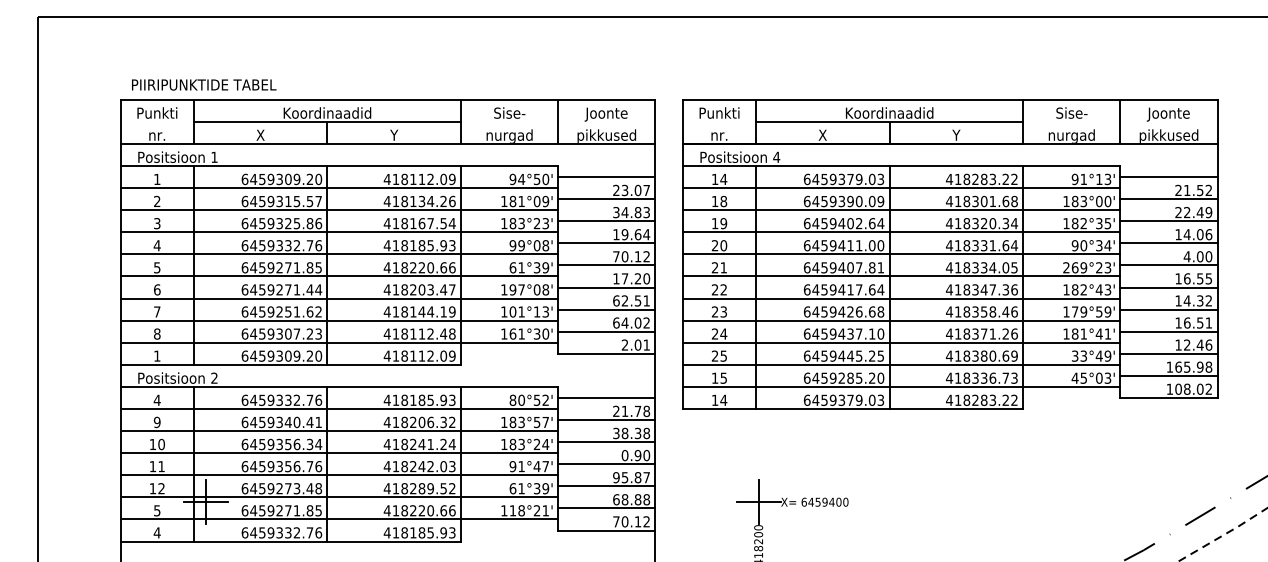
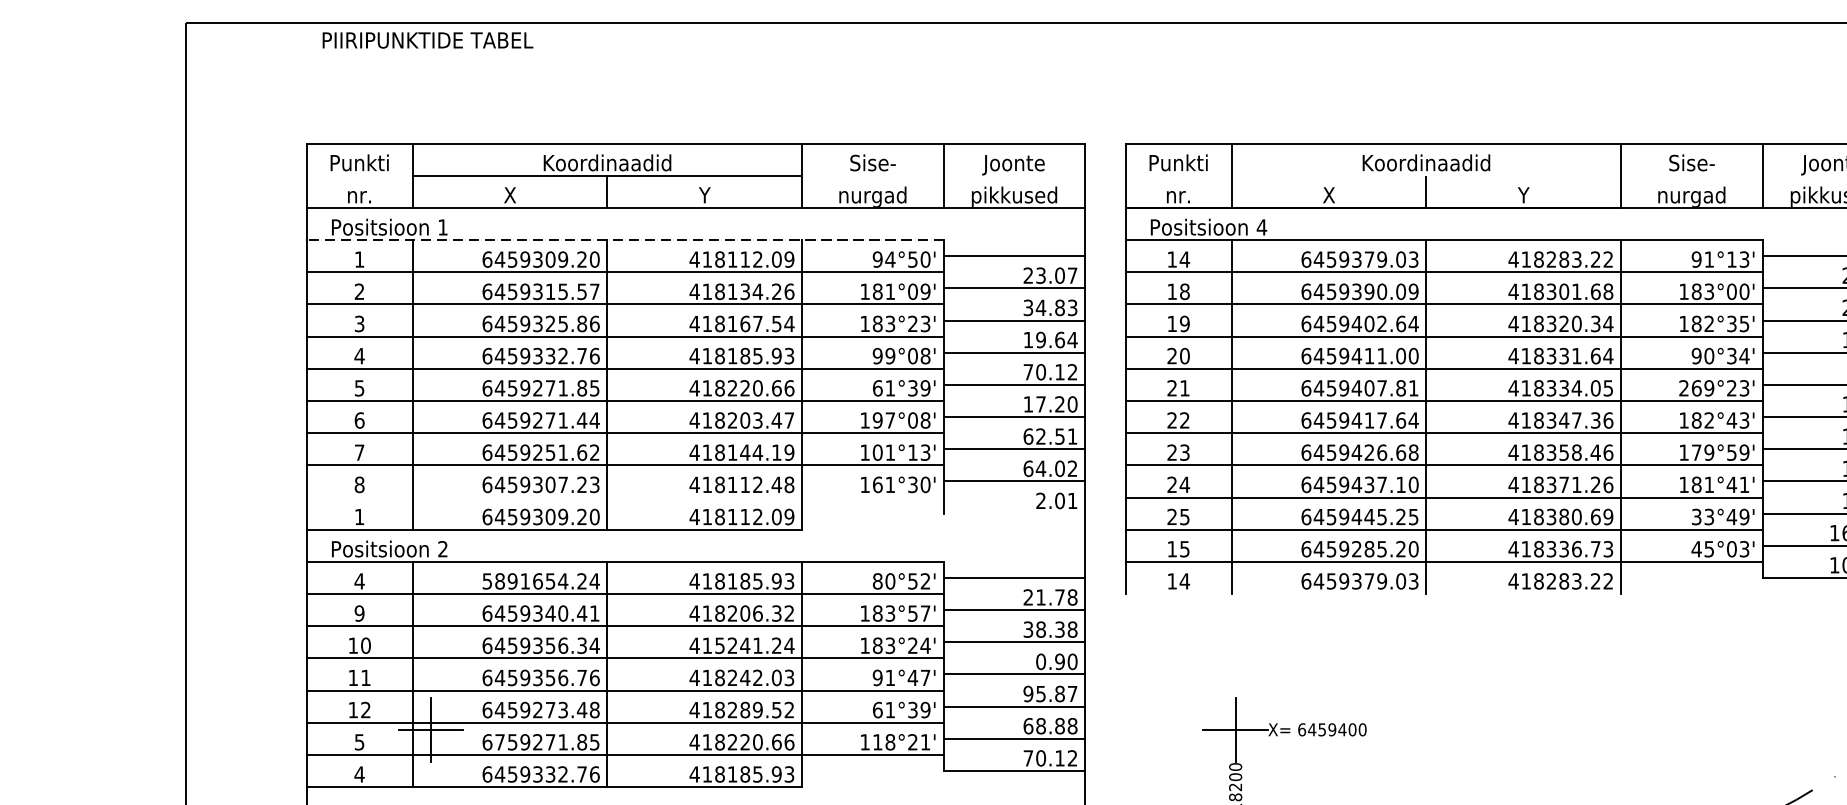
text: (204, 84) -> (428, 39), moved
line: (889, 121) -> (1426, 175), removed
line: (339, 166) -> (625, 240), solid -> dashed
line: (339, 342) -> (625, 497), removed
line: (606, 353) -> (1014, 513), removed
text: (281, 399) -> (540, 580), 6459332.76 -> 5891654.24
line: (853, 409) -> (1373, 594), removed
text: (404, 444) -> (719, 645), 418241.24 -> 415241.24
text: (253, 510) -> (499, 741), 6459271.85 -> 6759271.85

